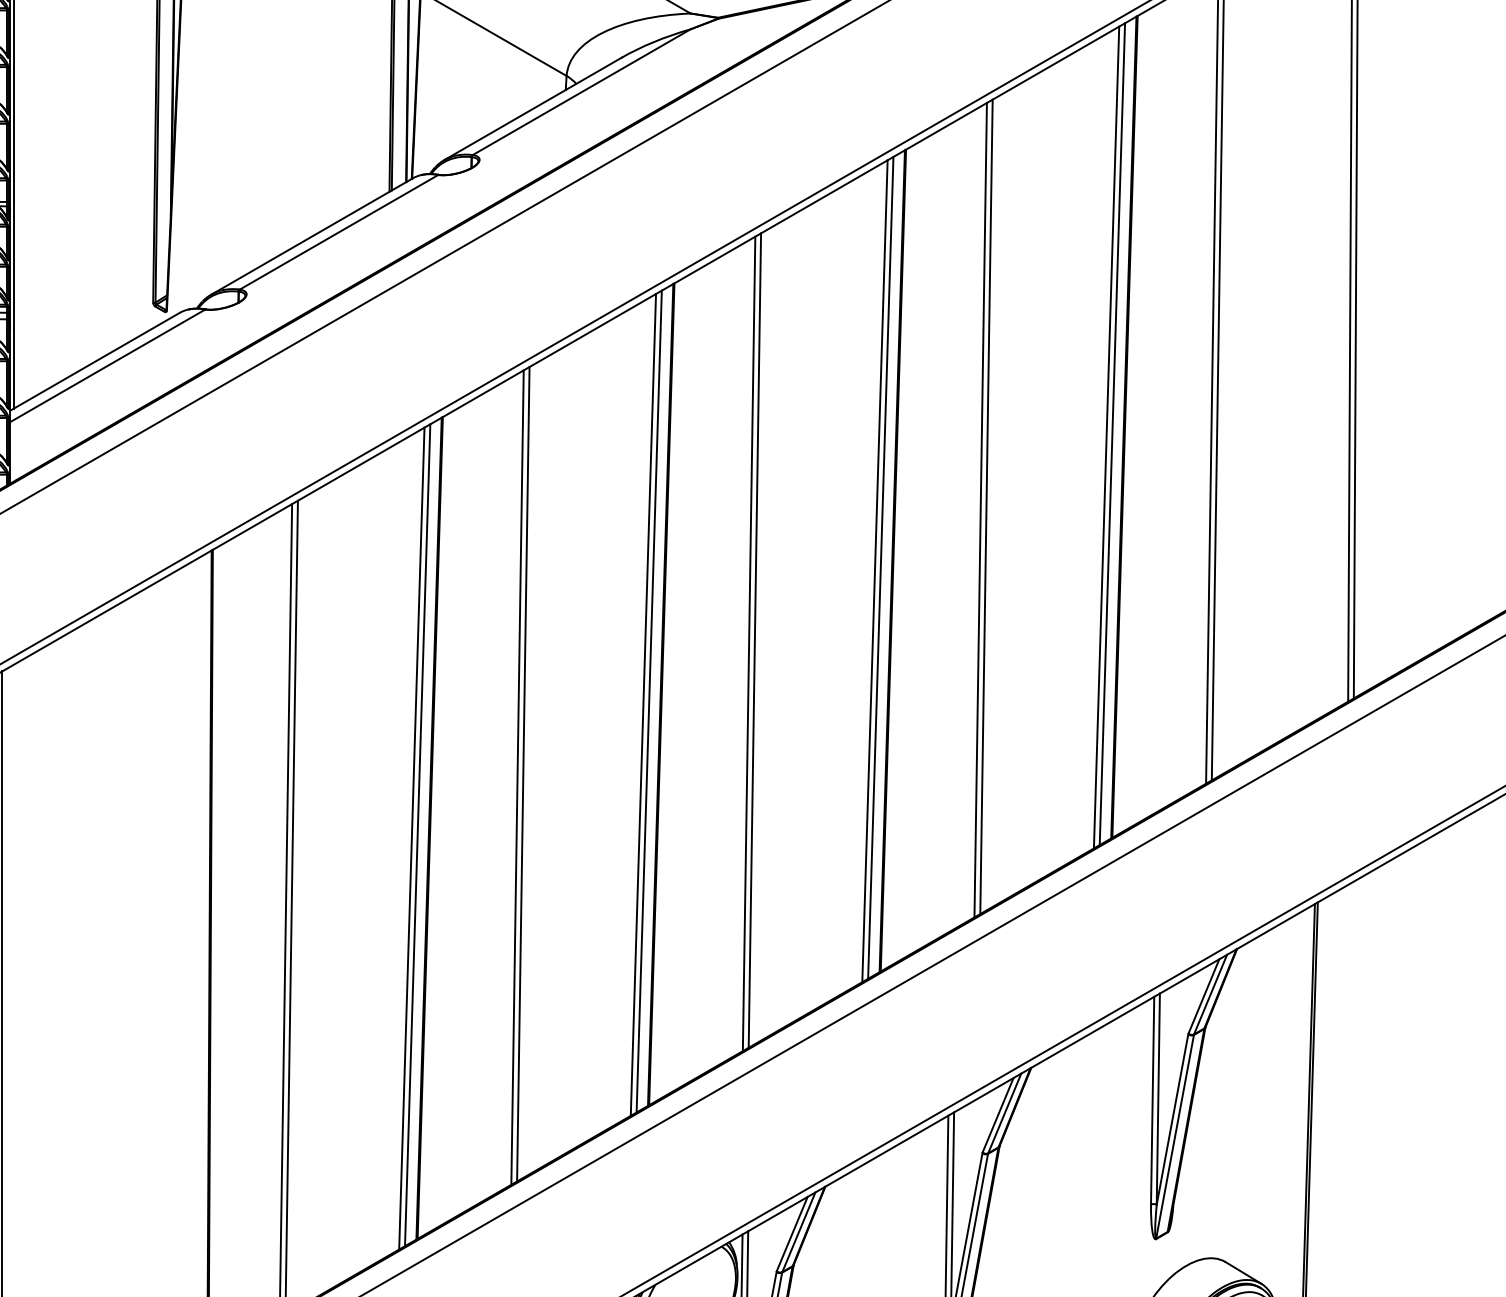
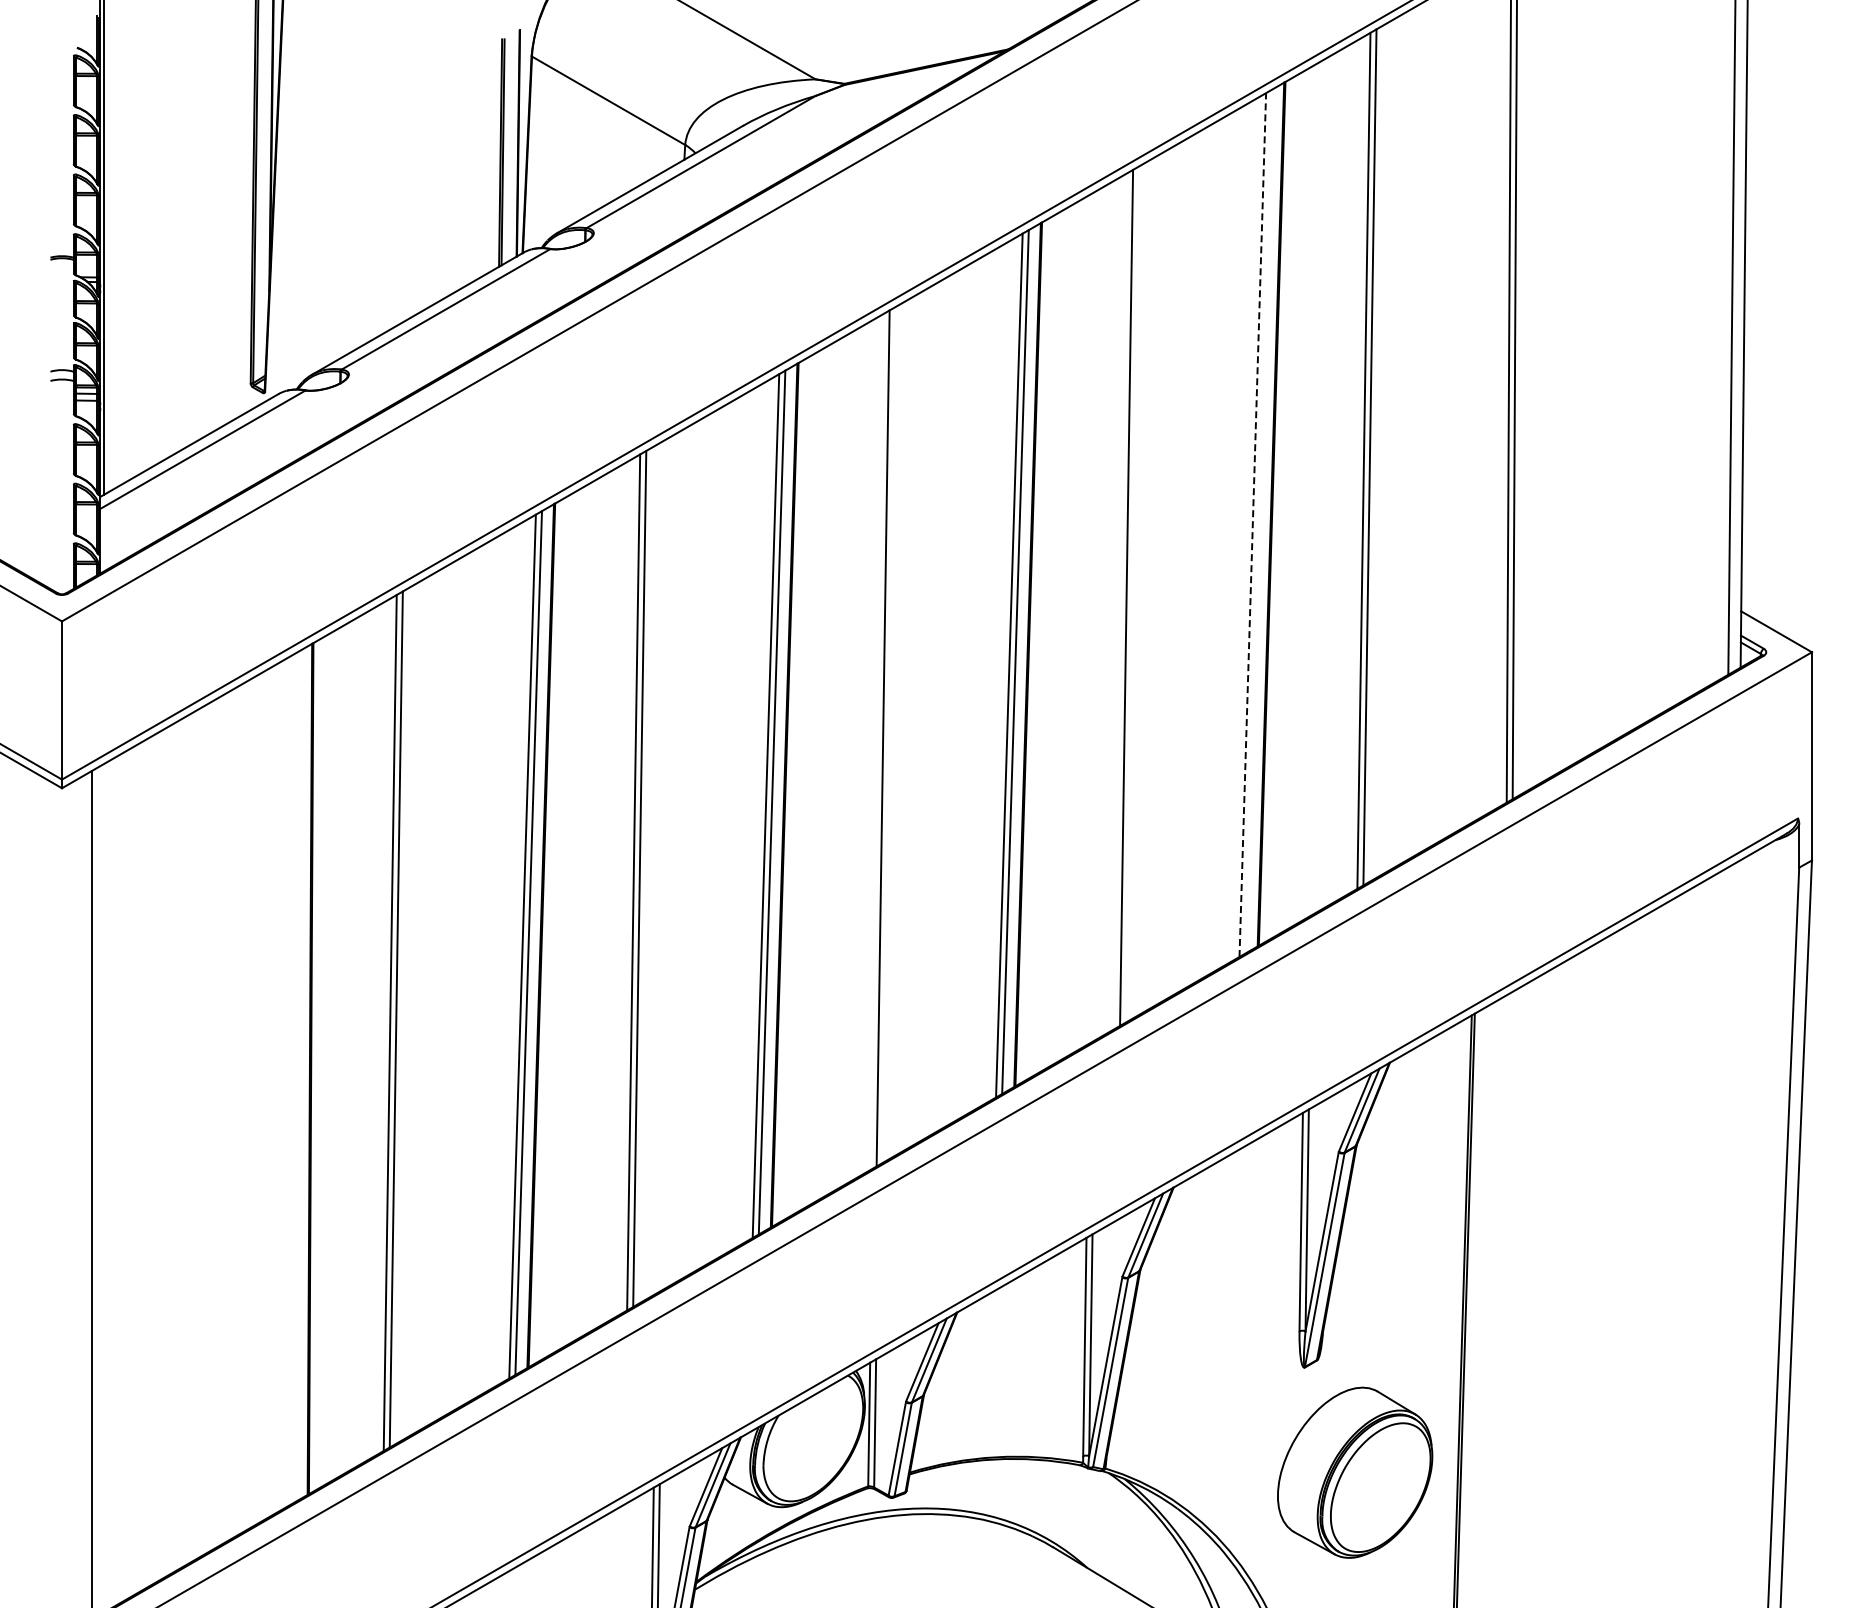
line: (1112, 434) -> (1258, 521), removed
line: (1106, 437) -> (1252, 524), solid -> dashed
line: (980, 510) -> (1120, 601), removed
line: (748, 643) -> (876, 741), removed

